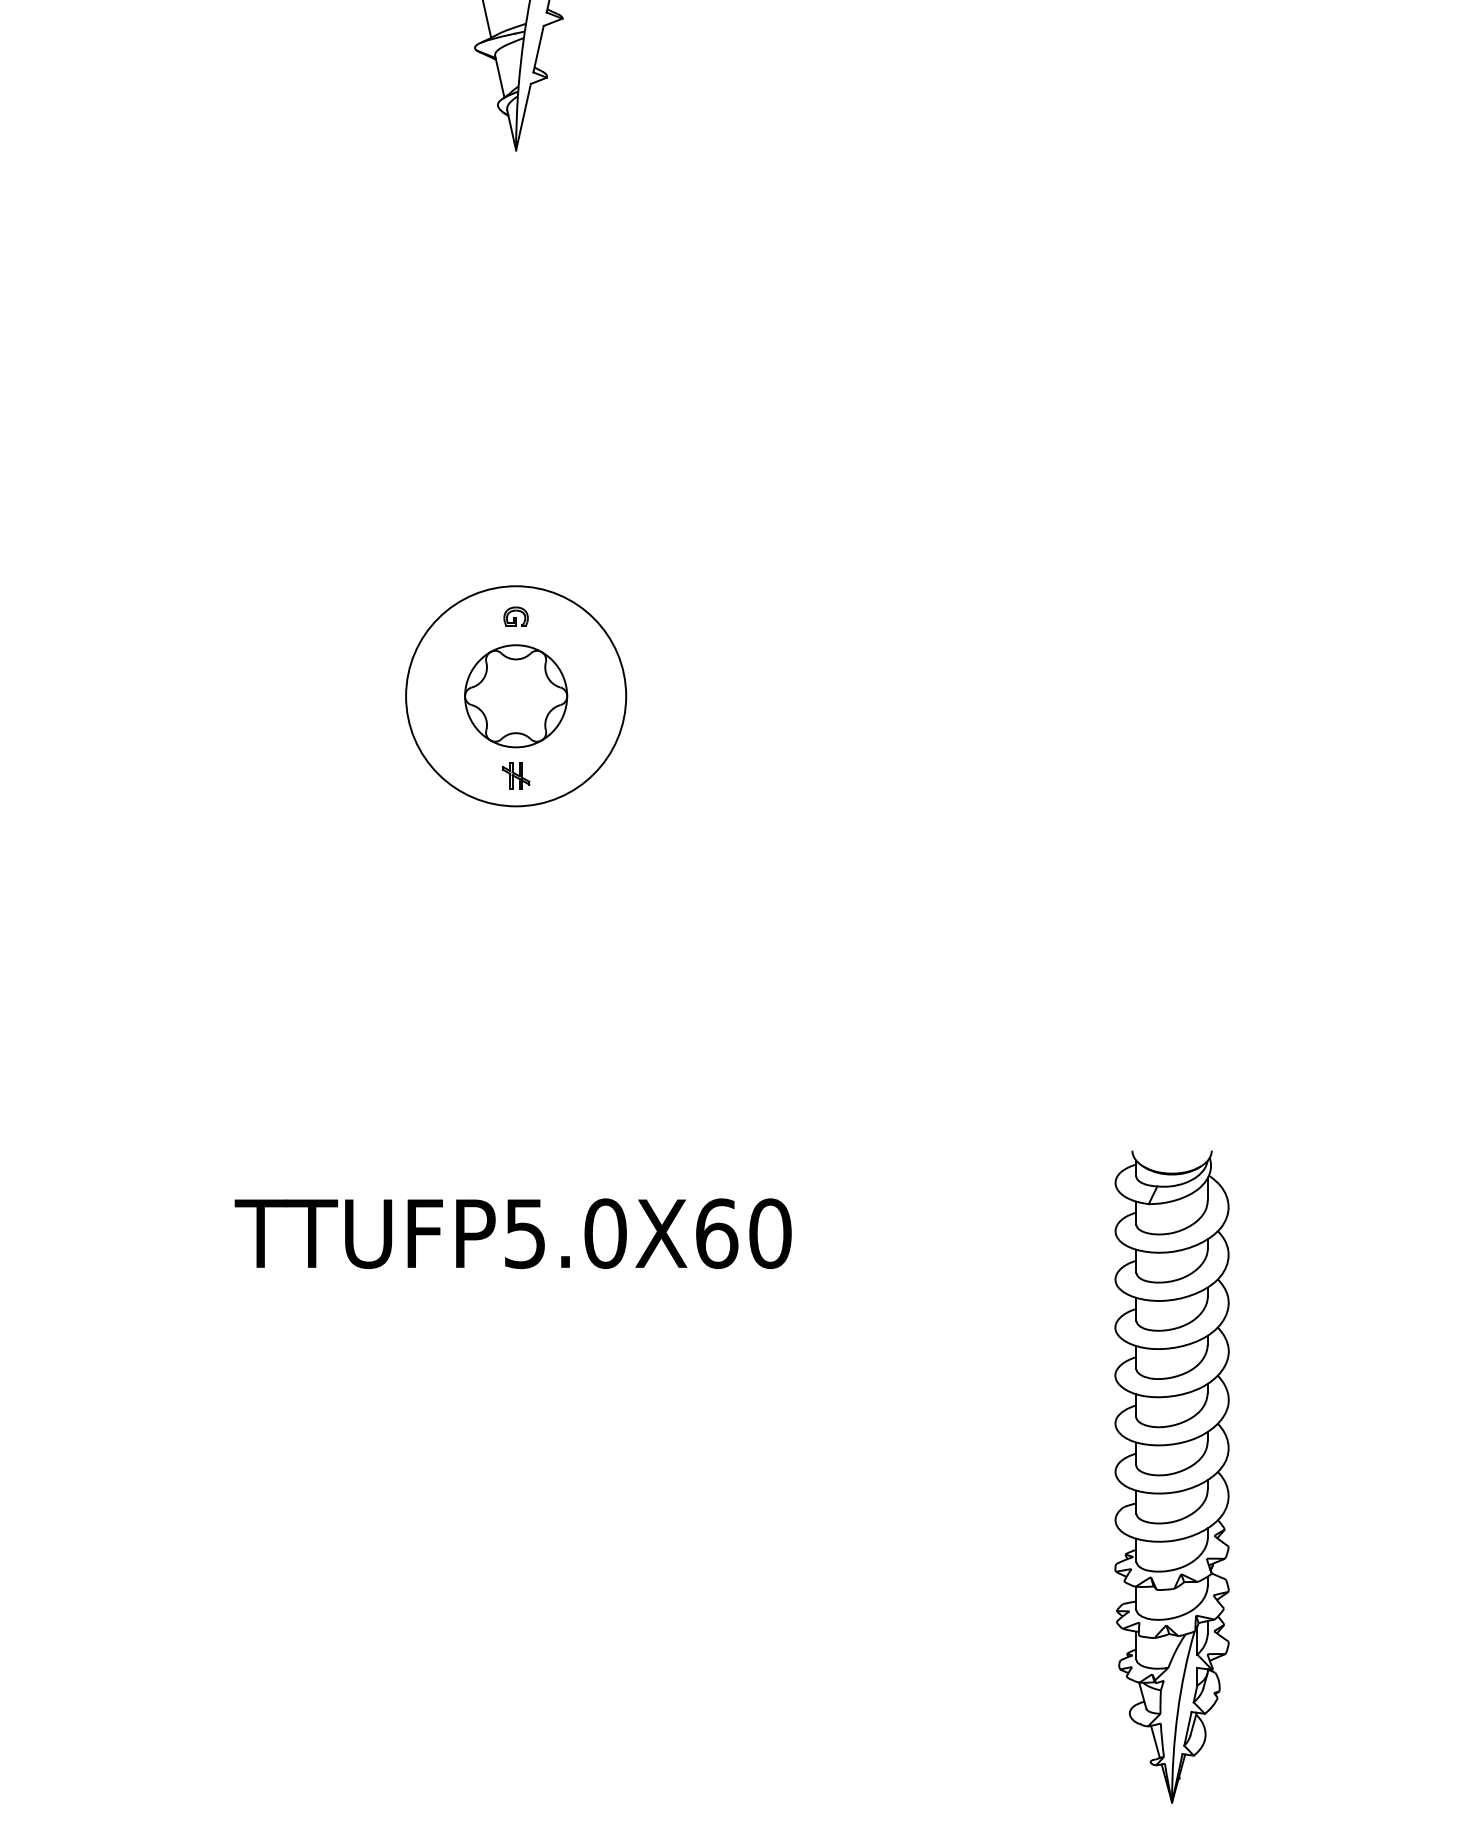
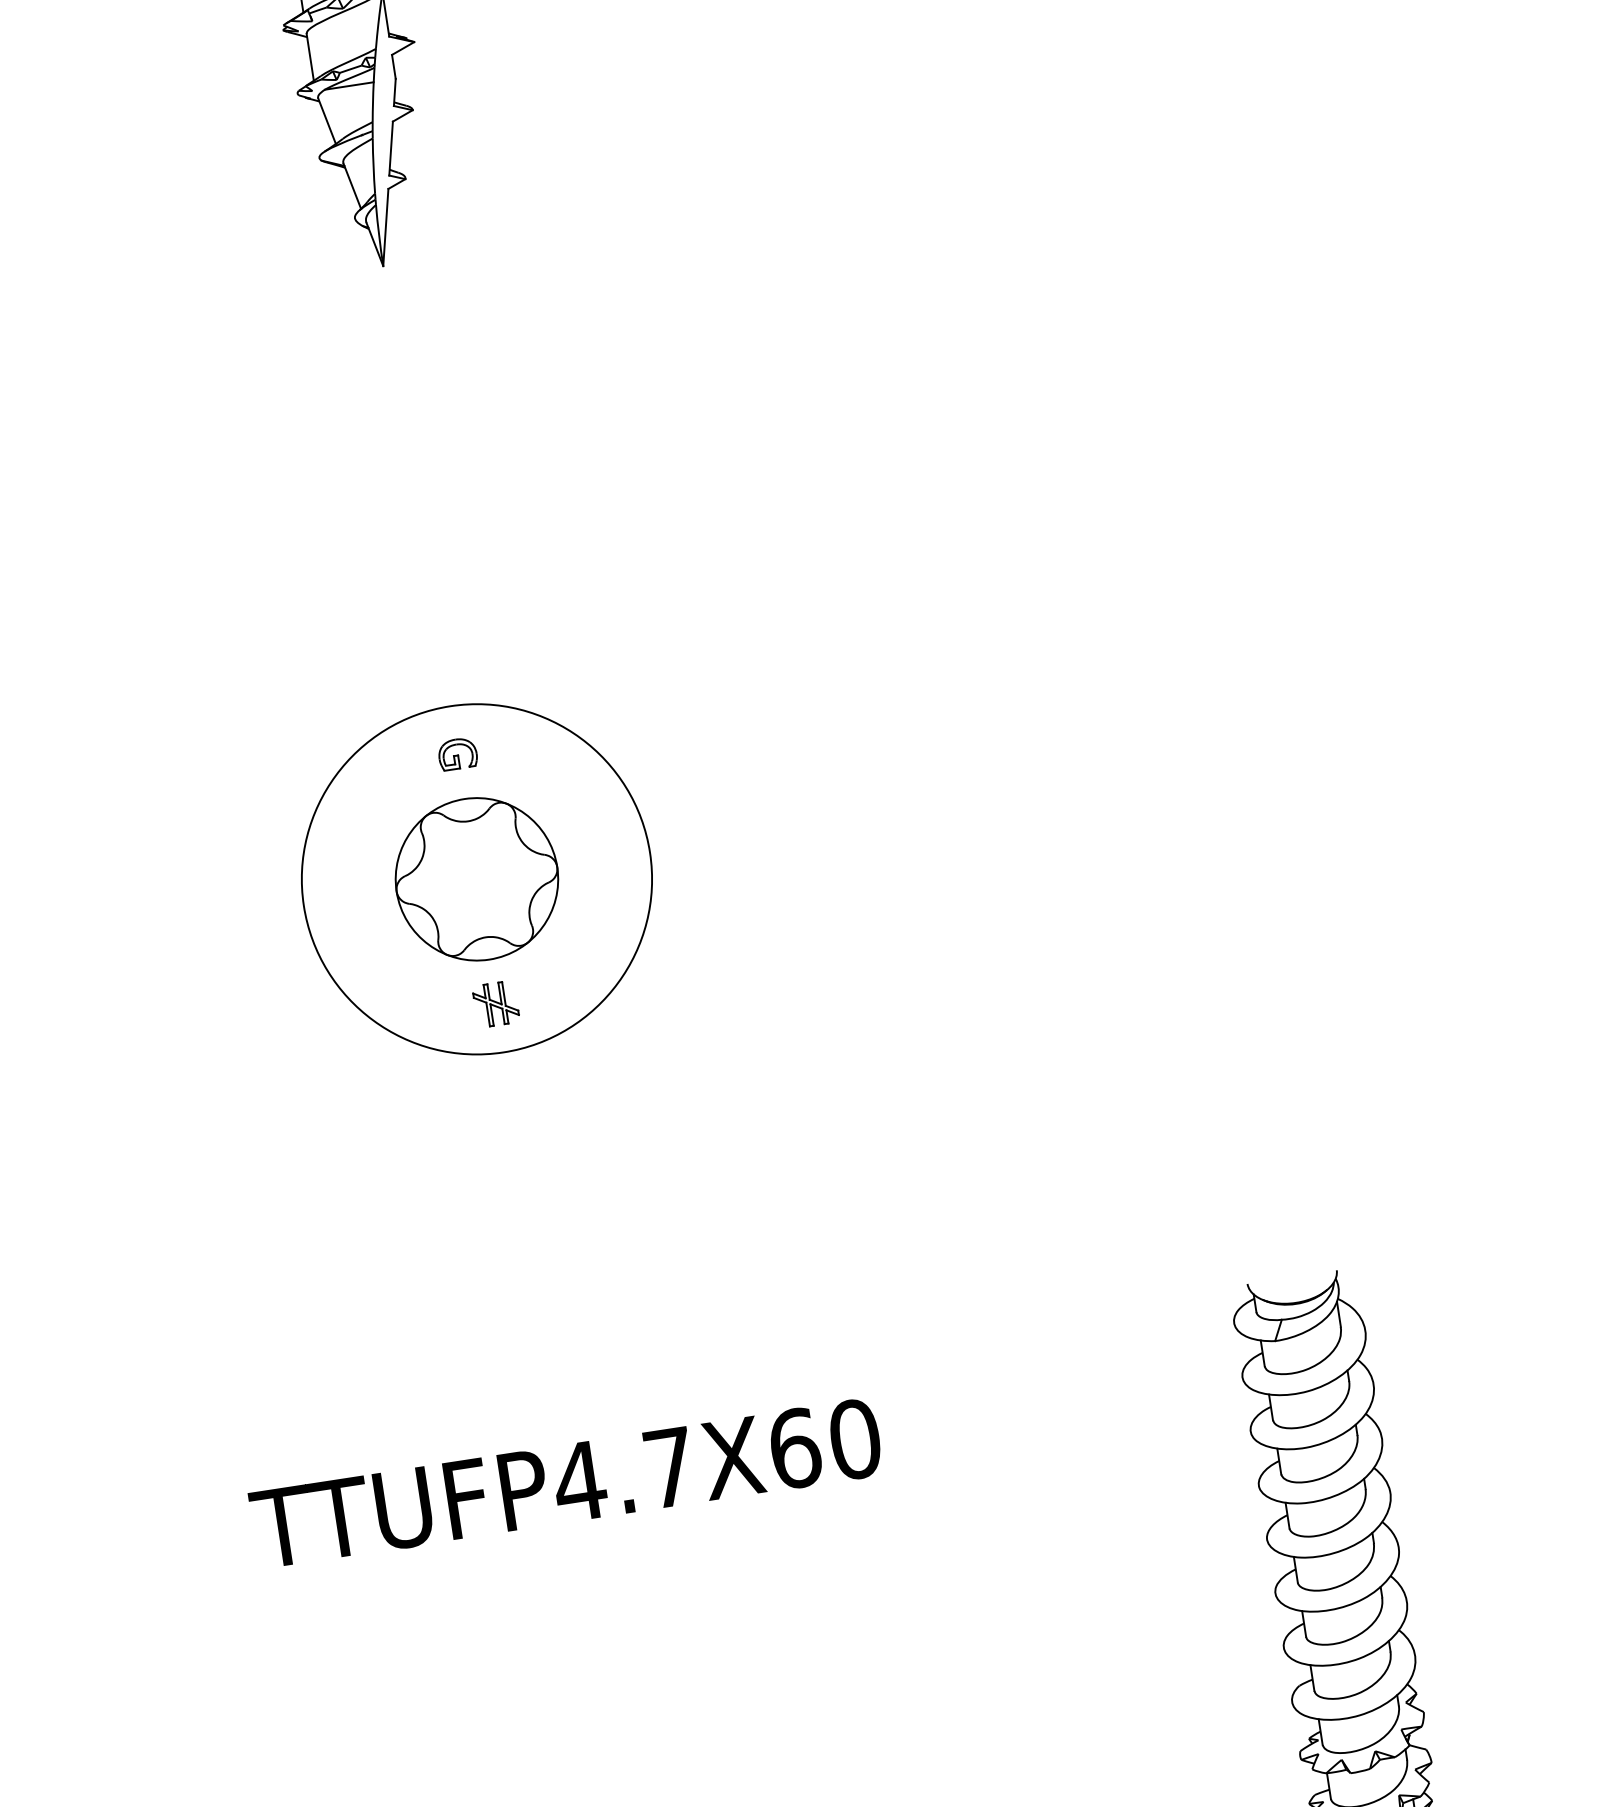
part: (516, 696) -> (477, 879), size x1.4
text: (564, 1233) -> (623, 1474), TTUFP5.0X60 -> TTUFP4.7X60

